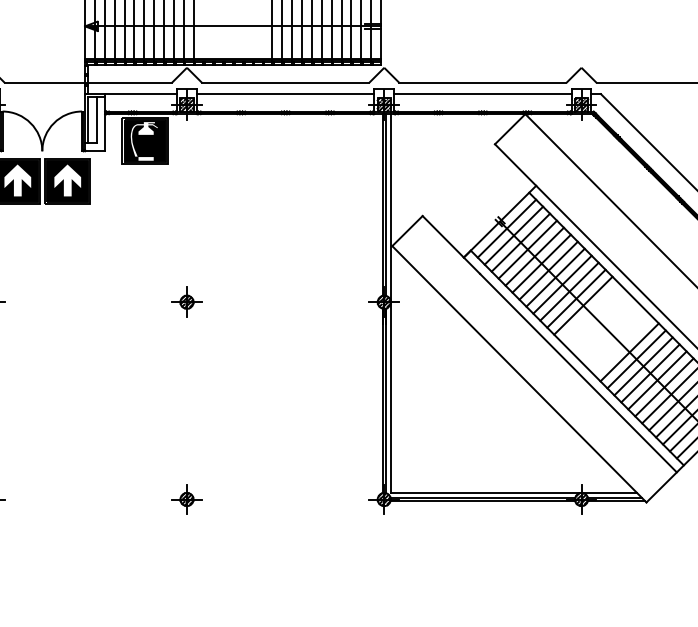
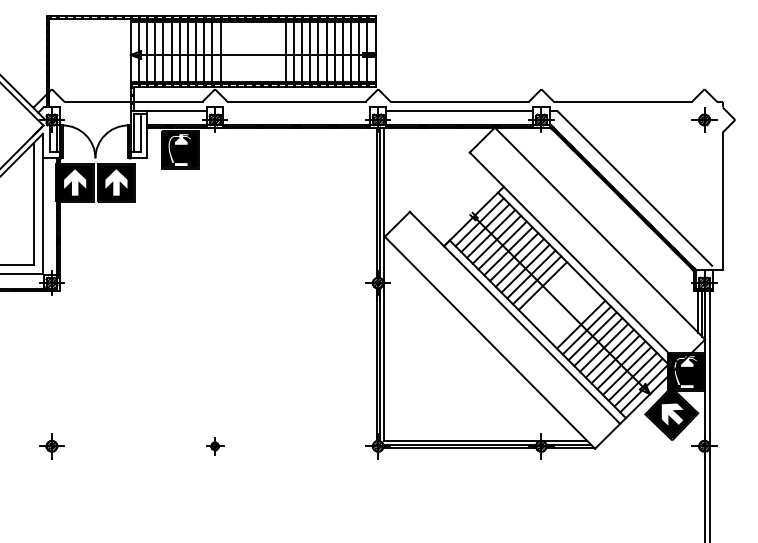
line: (285, 94) -> (296, 111), removed
part: (186, 301) -> (214, 282), removed
part: (186, 499) -> (214, 446), size x0.7

